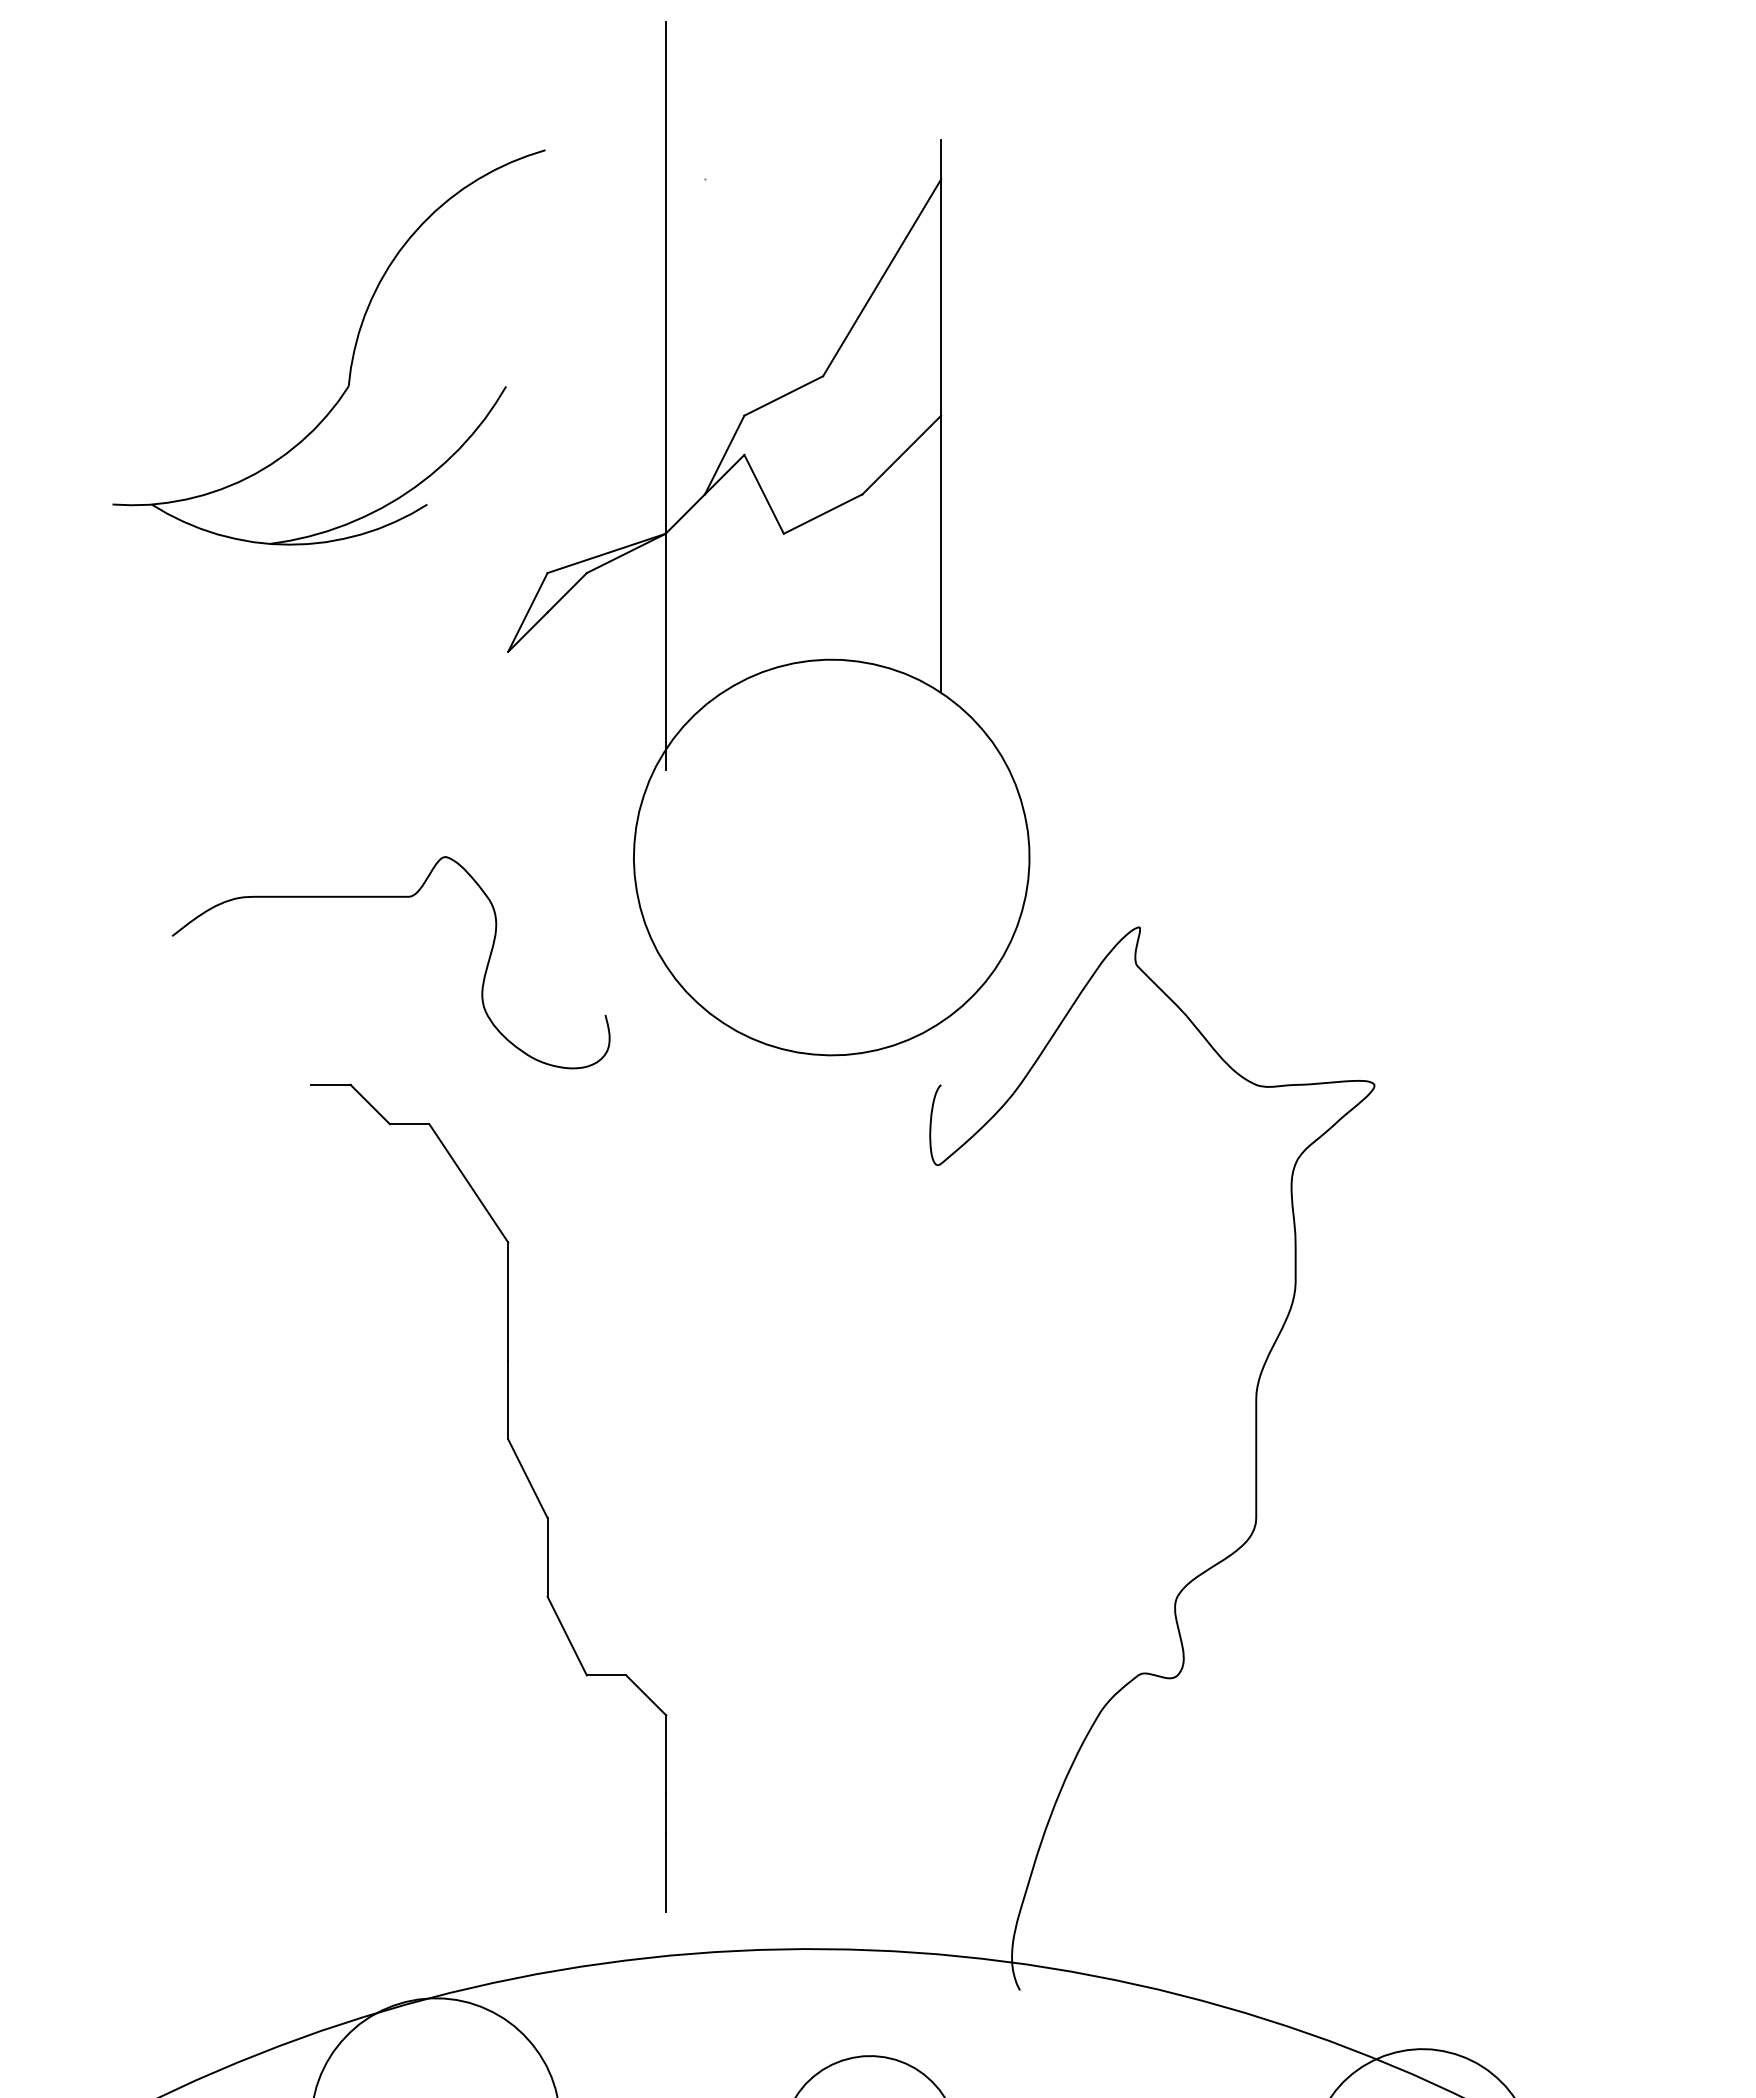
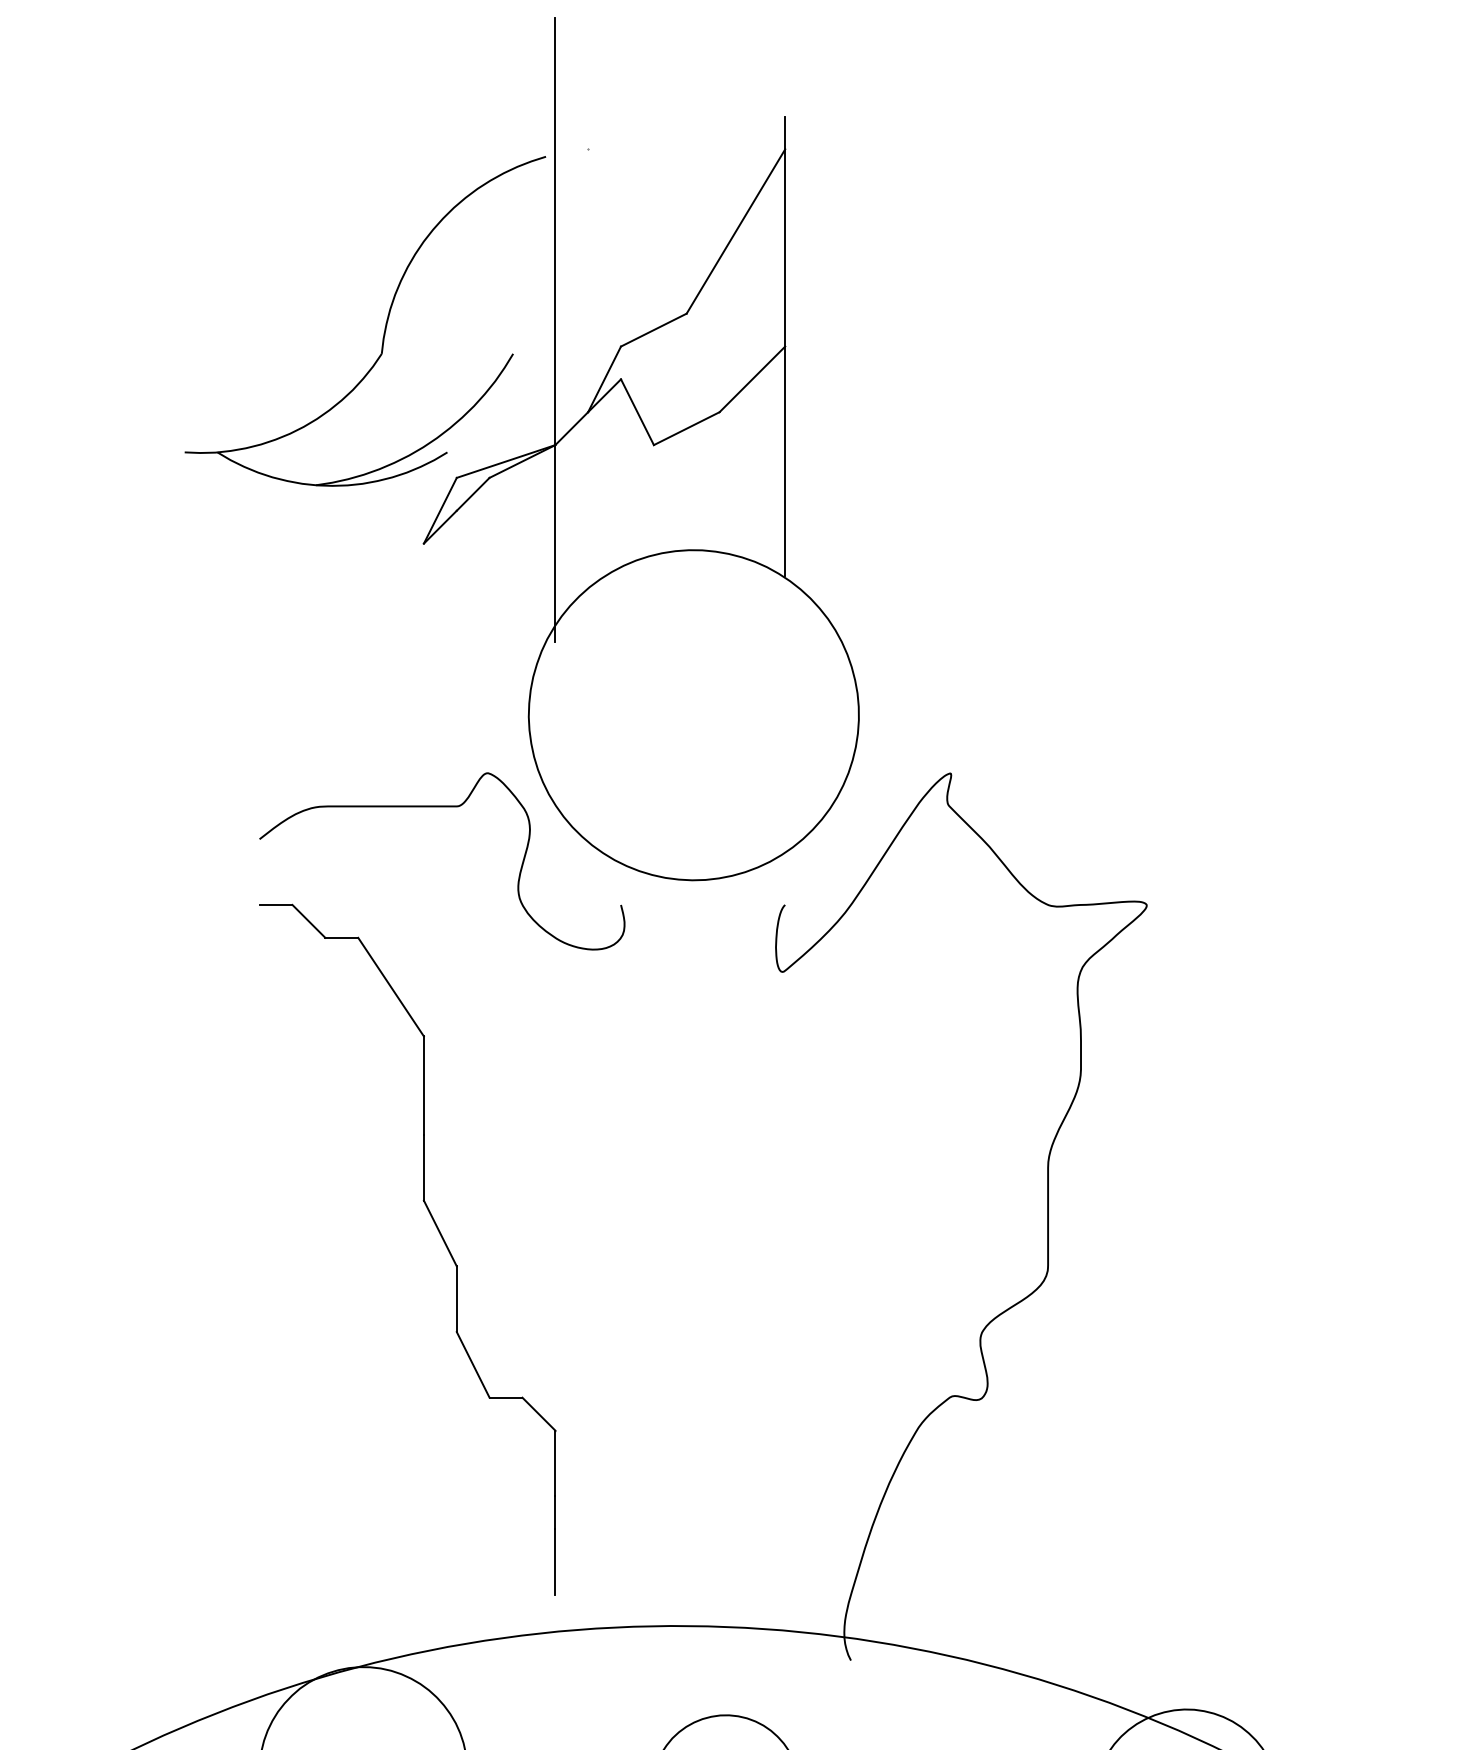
part: (352, 353) -> (384, 326), moved
curve: (390, 897) -> (441, 806), moved

